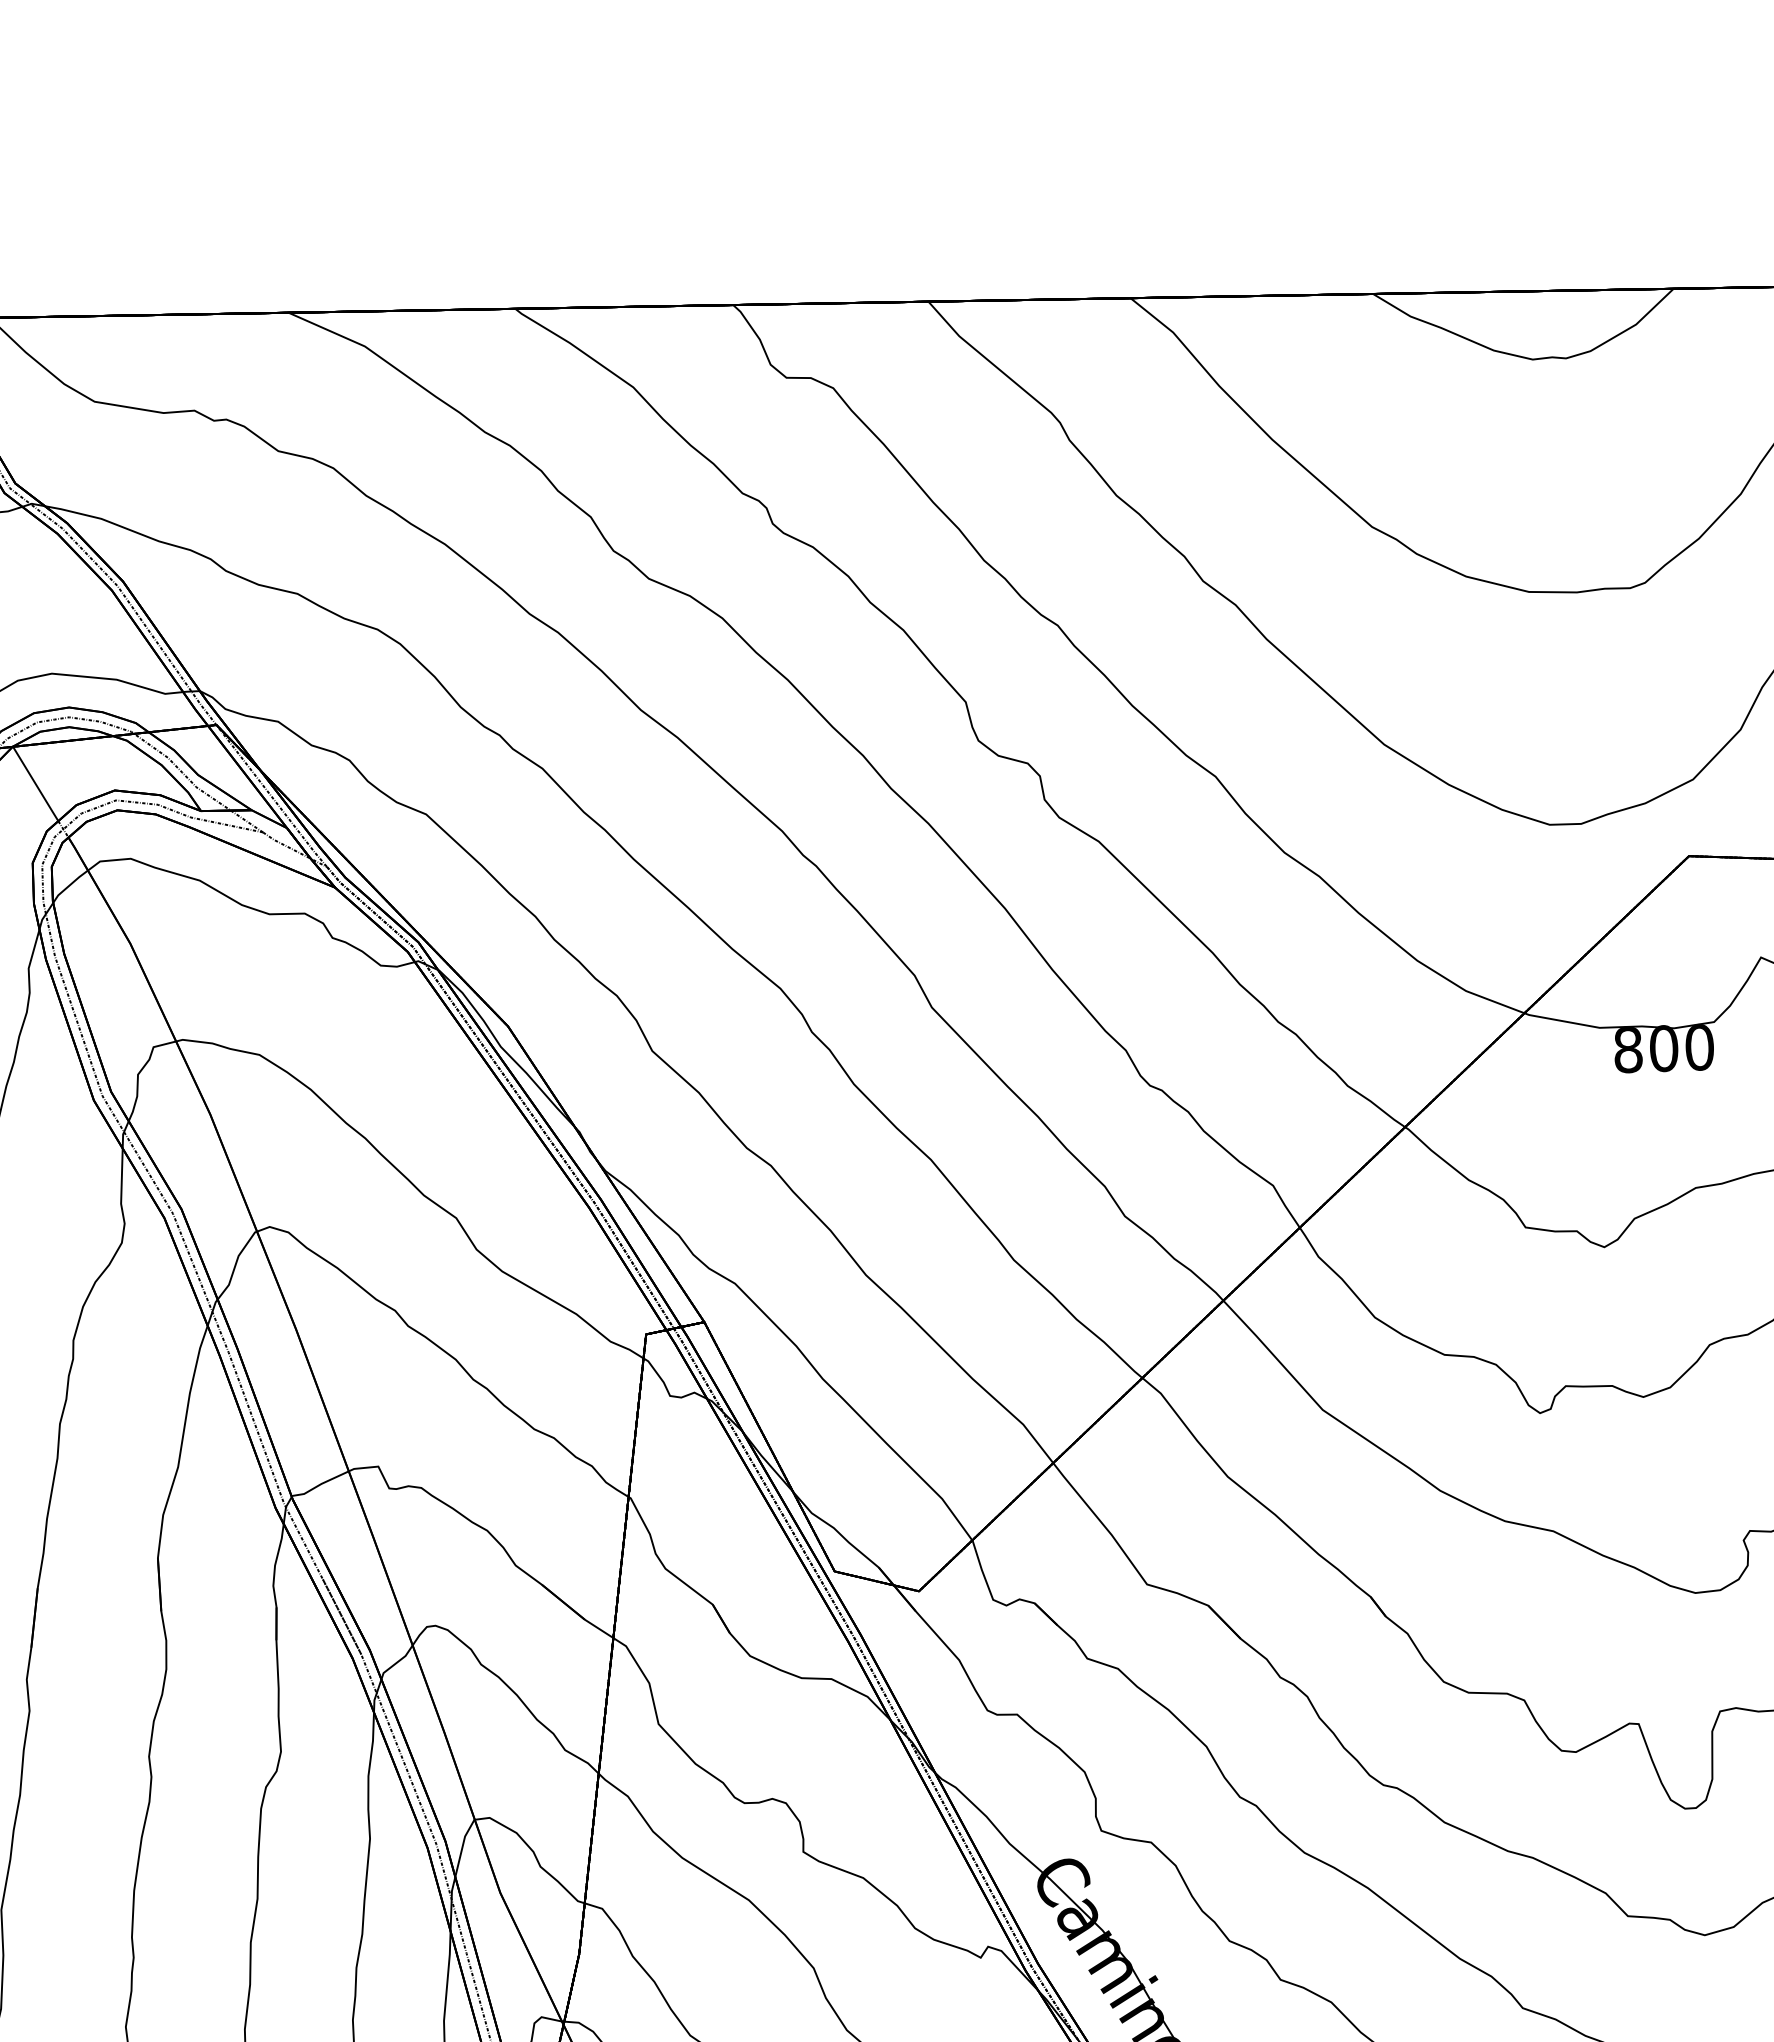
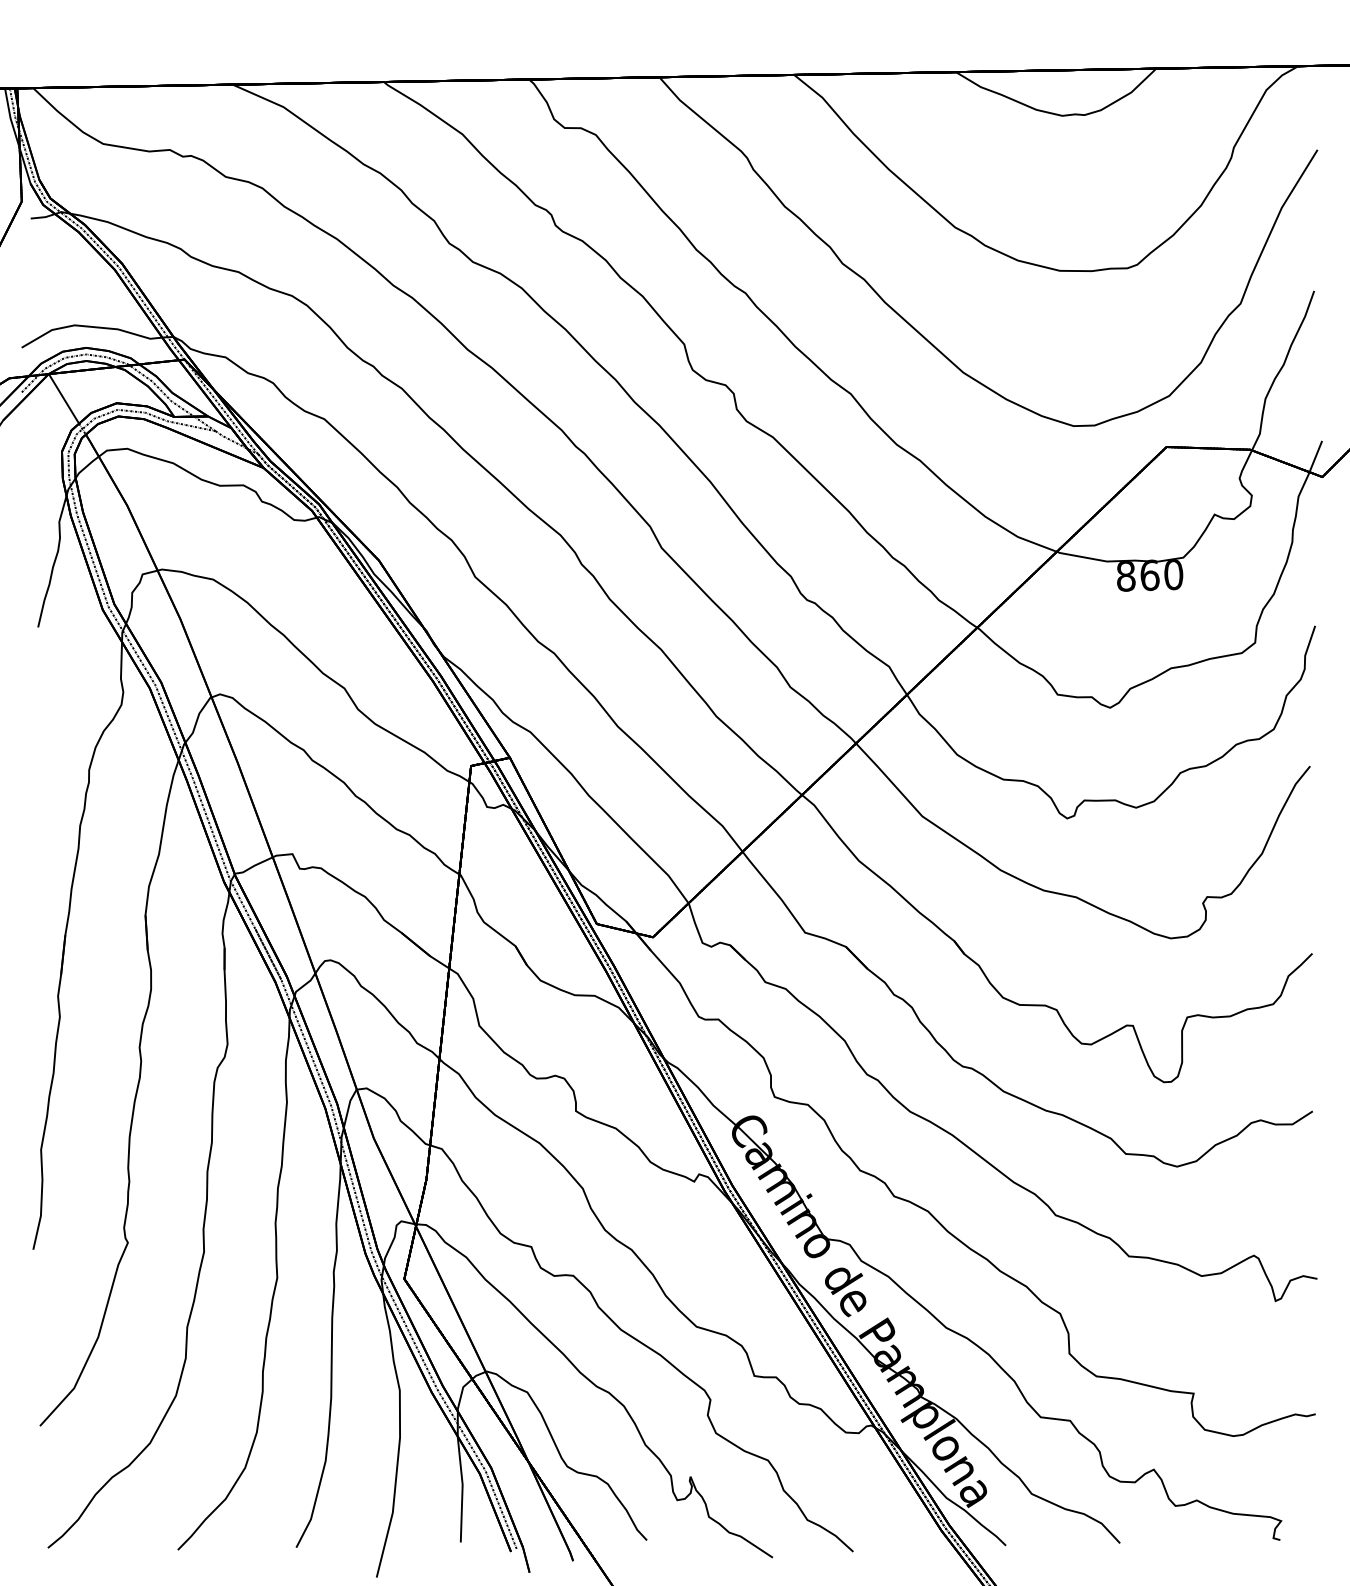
text: (1663, 1047) -> (1149, 574), 800 -> 860

